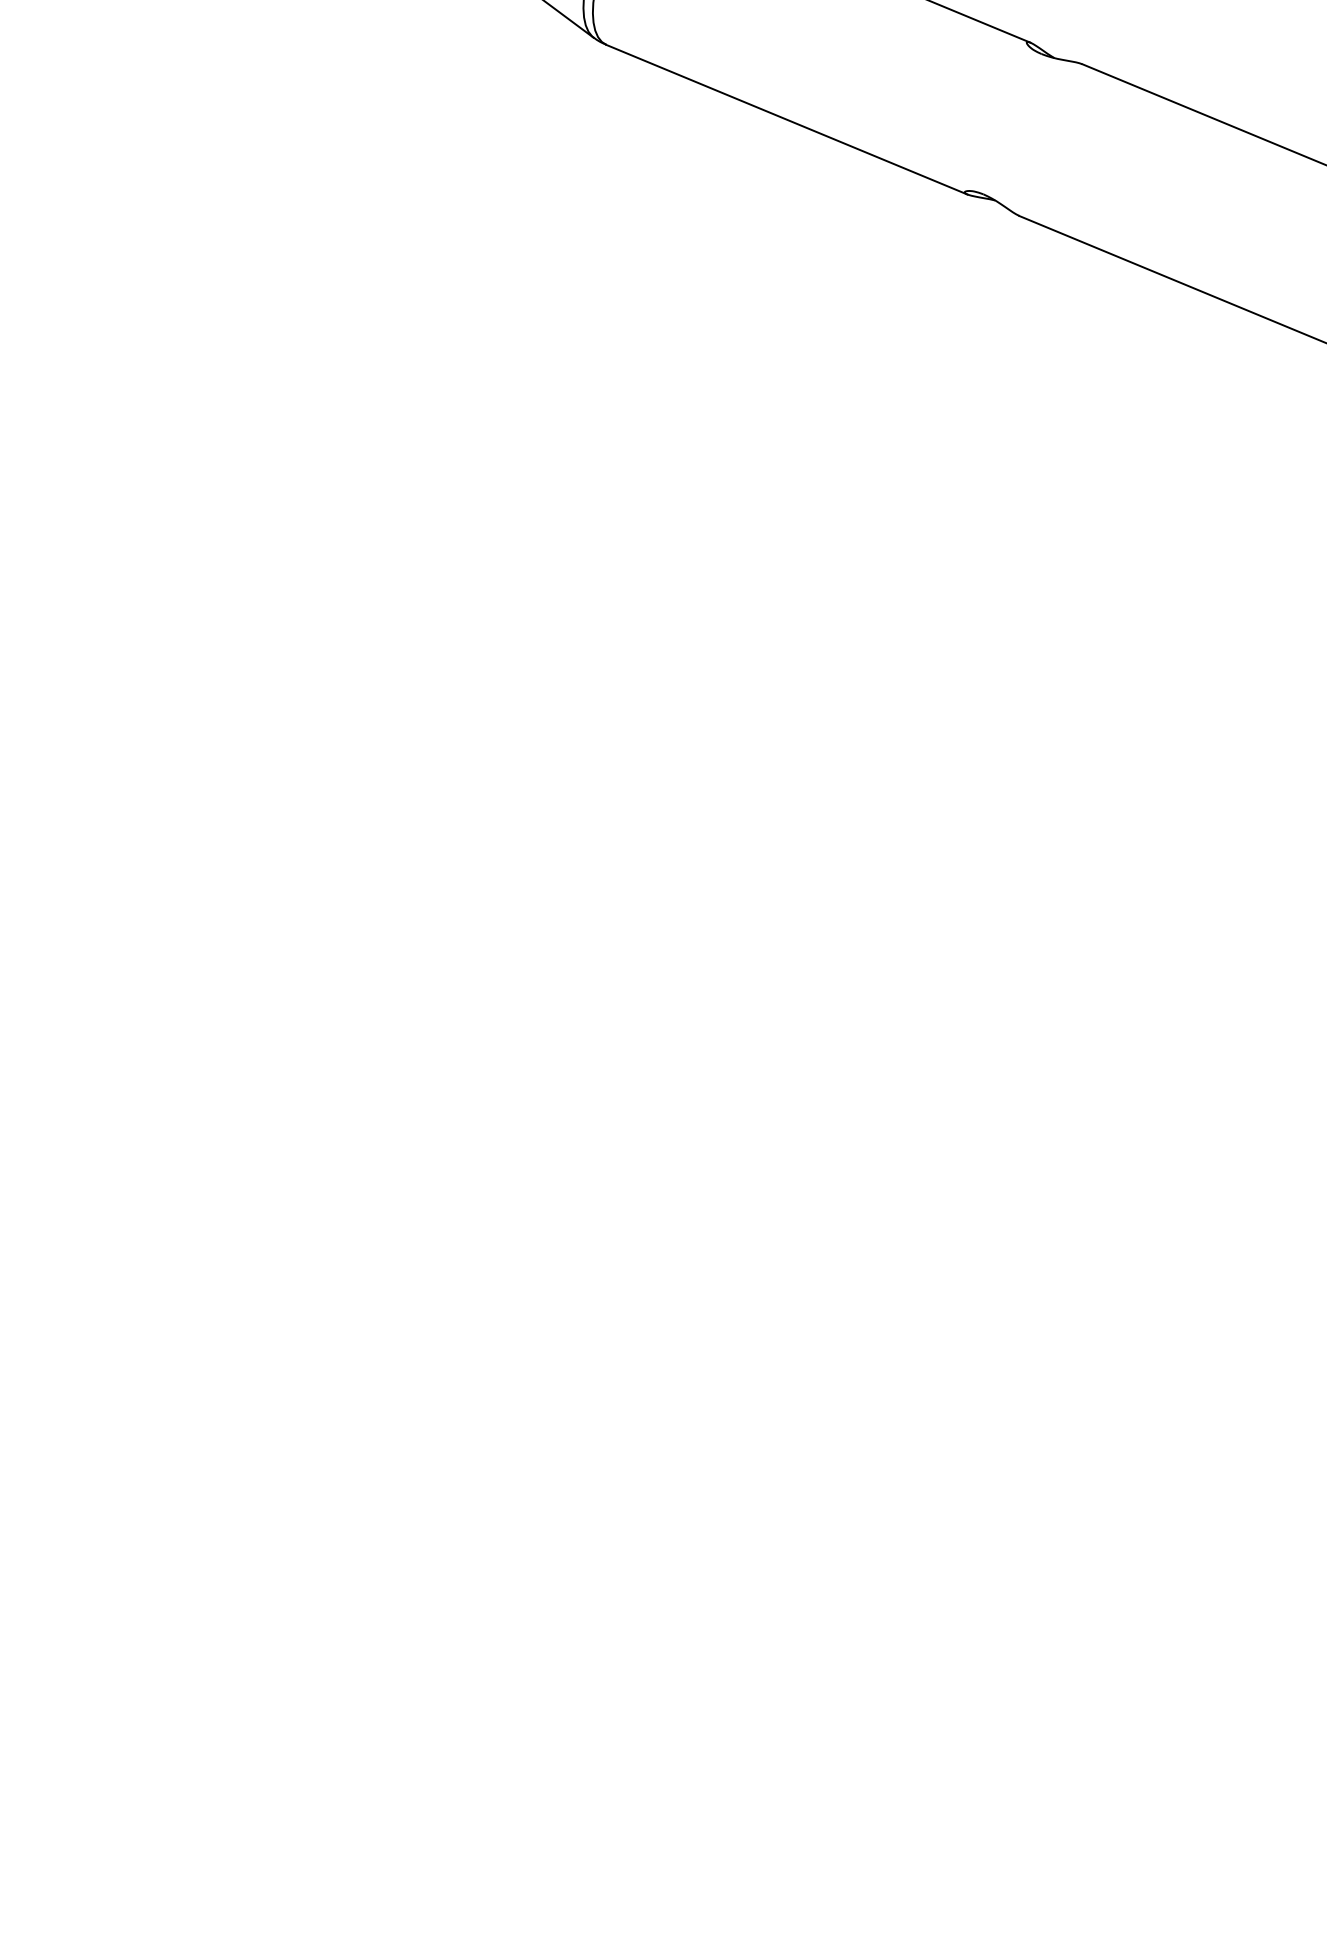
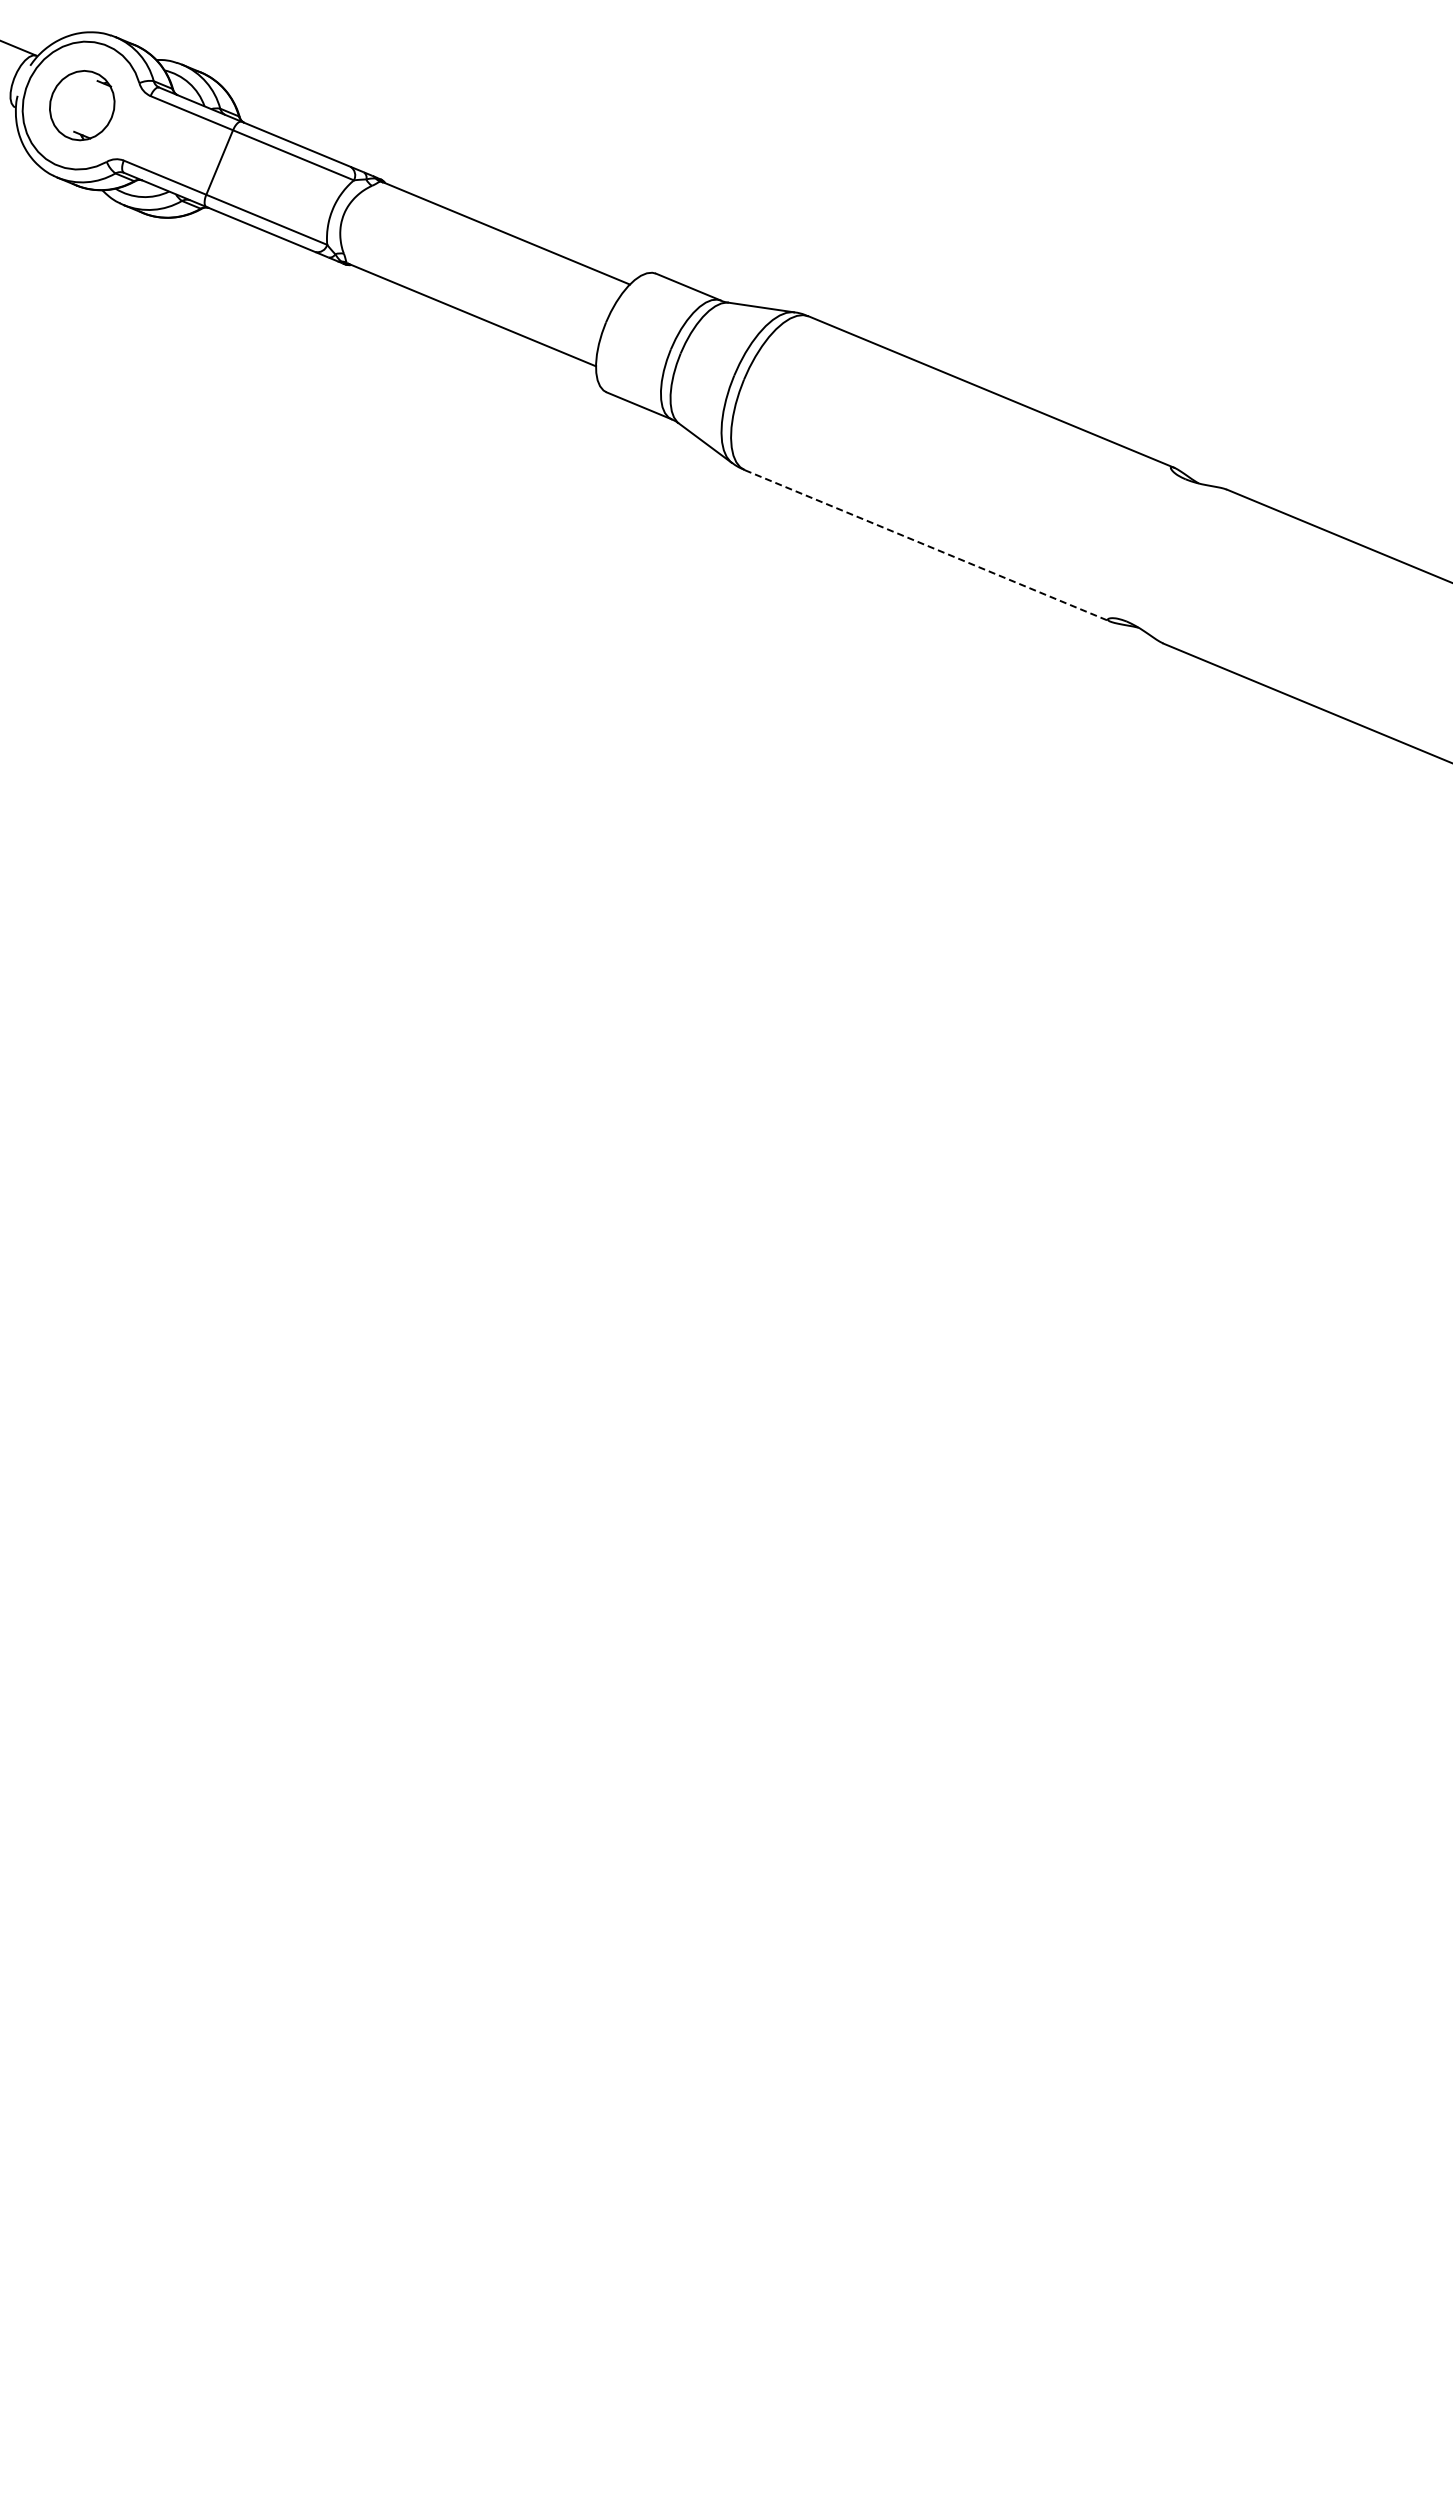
line: (786, 119) -> (927, 545), solid -> dashed

